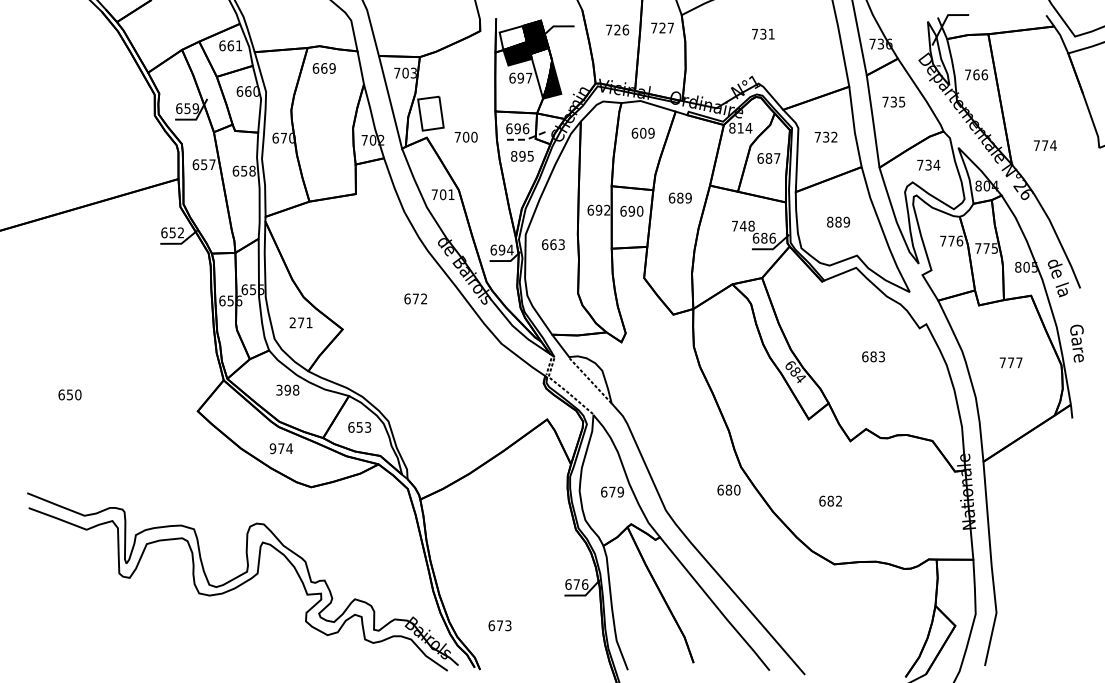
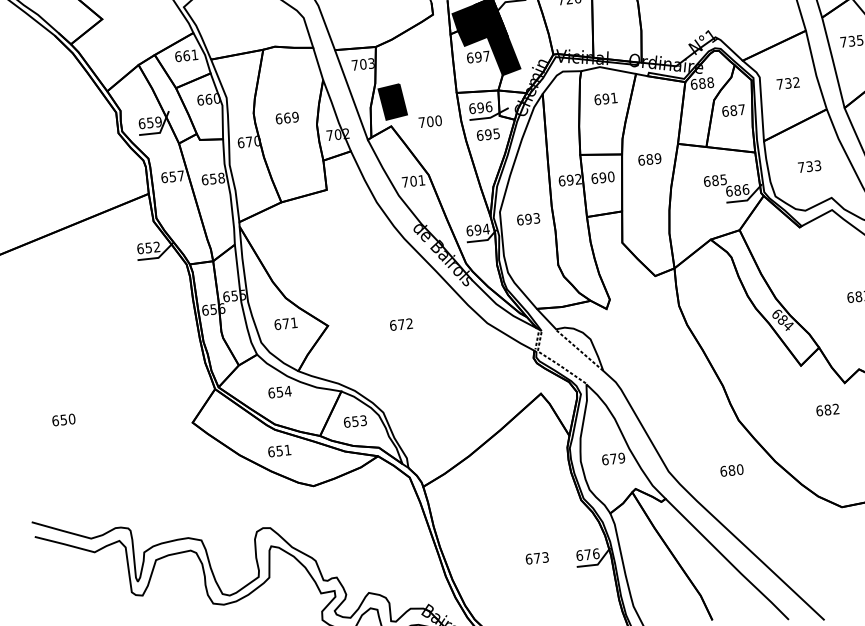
fill: (512, 38) -> (465, 18), added
text: (323, 68) -> (286, 118), moved
fill: (541, 72) -> (498, 49), added
fill: (430, 113) -> (392, 101), added
text: (740, 127) -> (702, 82), 814 -> 688
text: (647, 132) -> (610, 97), 609 -> 691
line: (526, 139) -> (490, 117), dashed -> solid
text: (514, 155) -> (480, 134), 895 -> 695
text: (838, 221) -> (809, 165), 889 -> 733
text: (742, 225) -> (714, 180), 748 -> 685
text: (553, 244) -> (528, 219), 663 -> 693
text: (415, 298) -> (401, 324), moved
text: (292, 322) -> (277, 324), 271 -> 671
text: (287, 389) -> (279, 391), 398 -> 654
text: (280, 448) -> (278, 450), 974 -> 651
text: (728, 489) -> (731, 469), moved
text: (830, 500) -> (827, 409), moved
text: (499, 625) -> (536, 558), moved

